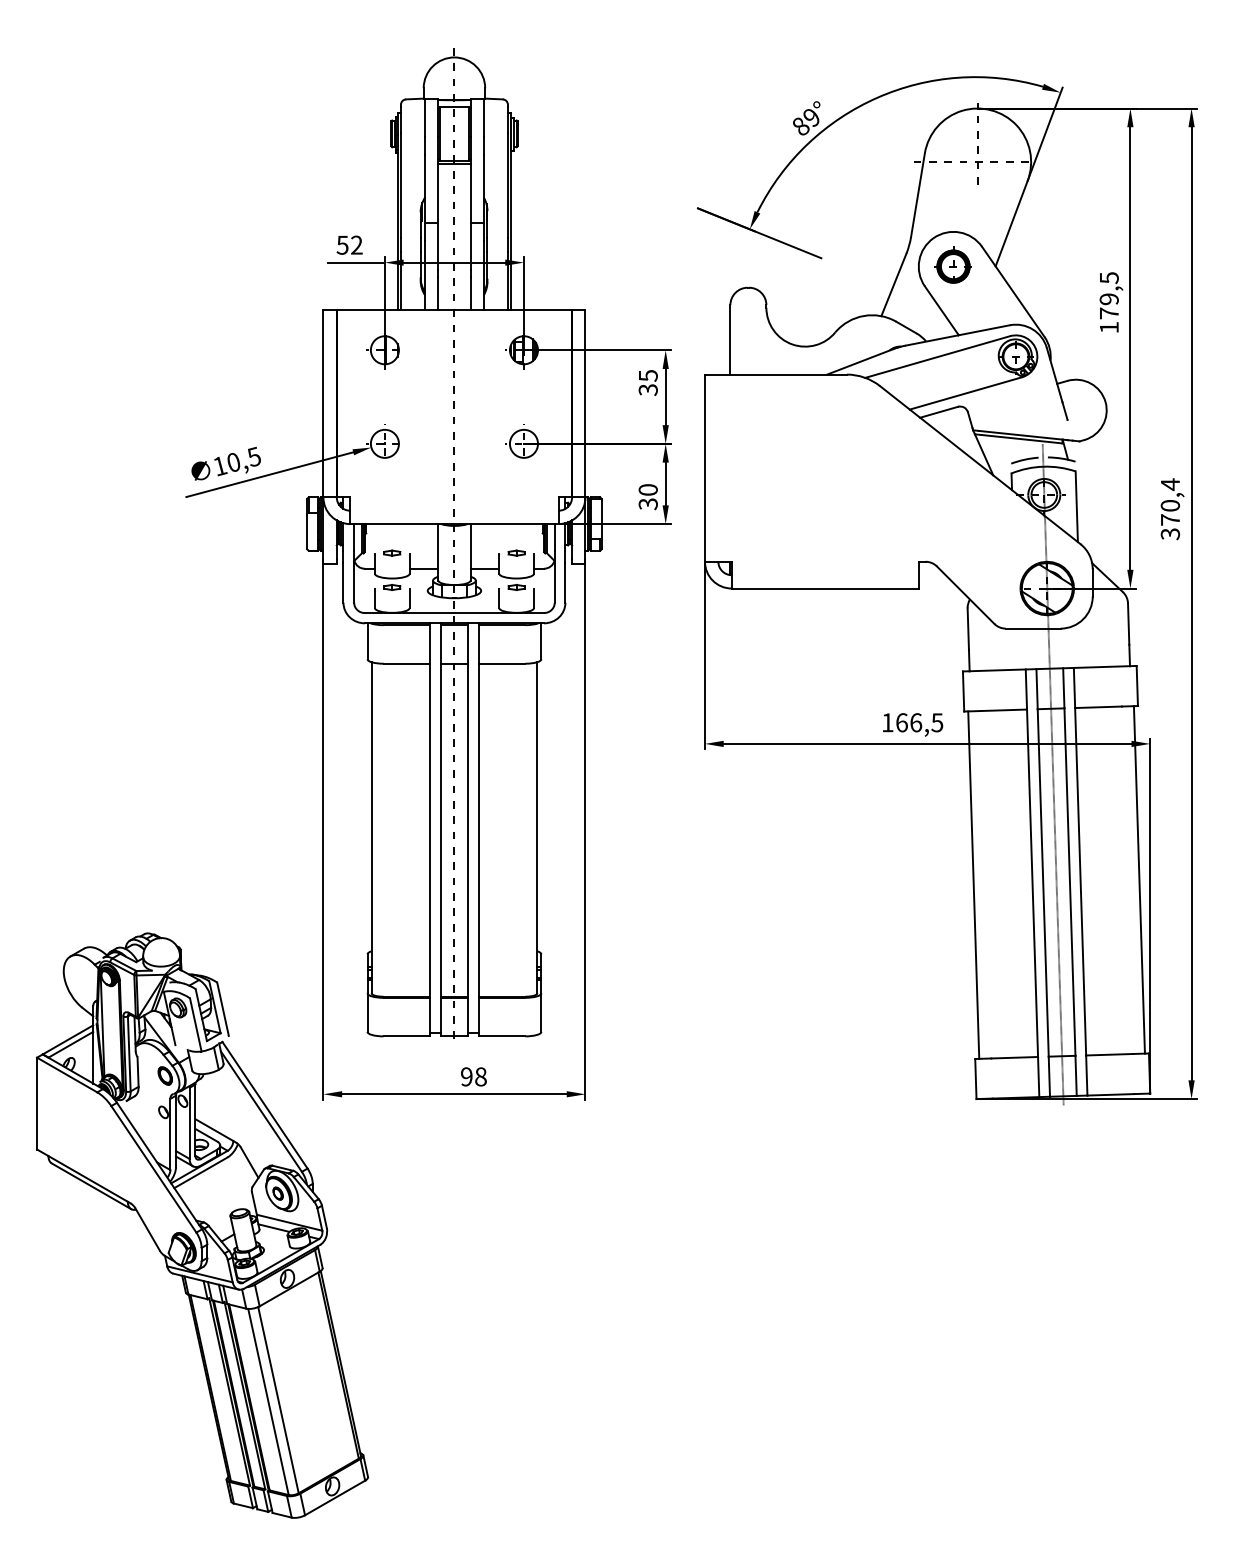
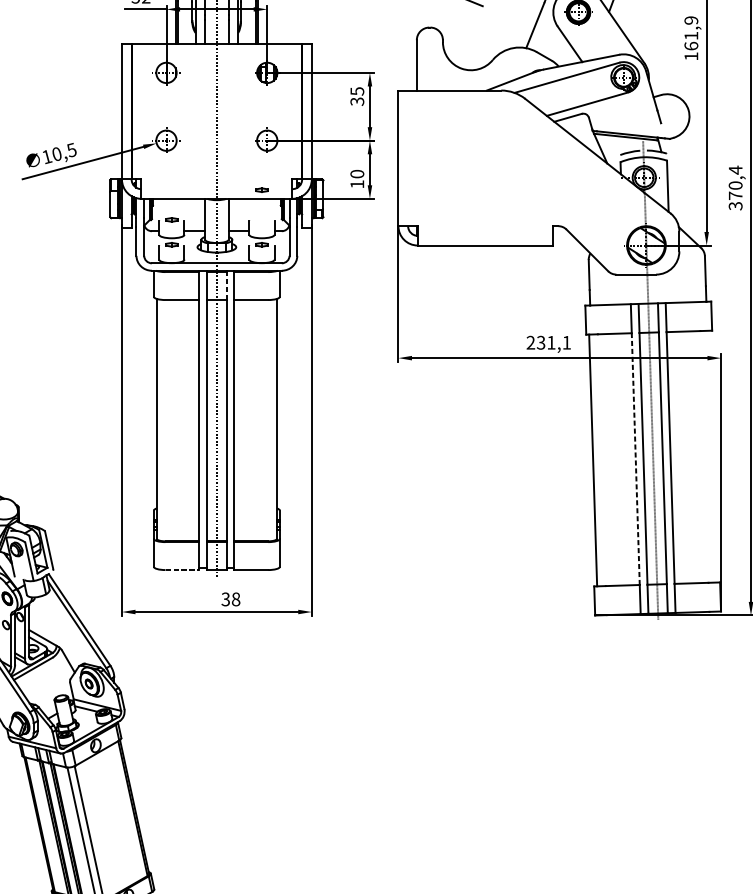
text: (1108, 295) -> (690, 33), 179,5 -> 161,9
text: (647, 504) -> (356, 184), 30 -> 10
part: (516, 552) -> (261, 189), moved
line: (467, 643) -> (226, 285), solid -> dashed
text: (912, 722) -> (548, 342), 166,5 -> 231,1
line: (1138, 879) -> (712, 456), removed
line: (1032, 883) -> (635, 459), solid -> dashed
line: (407, 1036) -> (182, 570), solid -> dashed
text: (466, 1076) -> (225, 599), 98 -> 38

